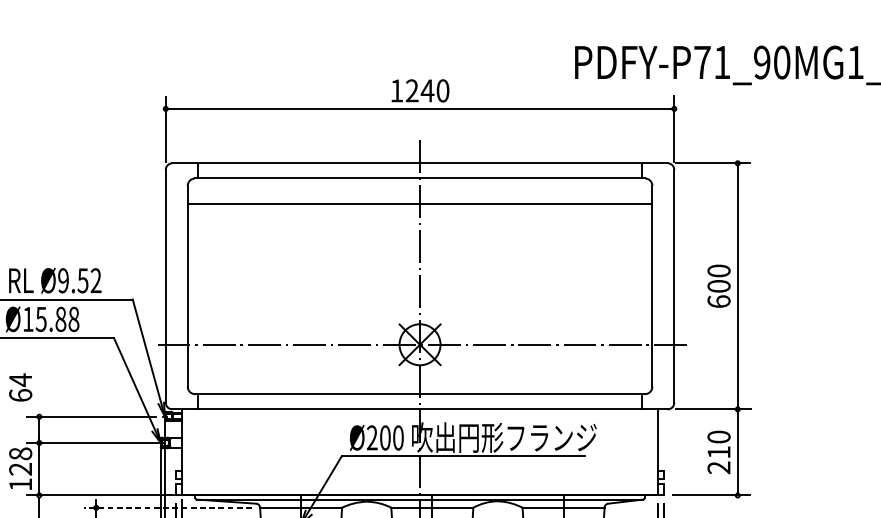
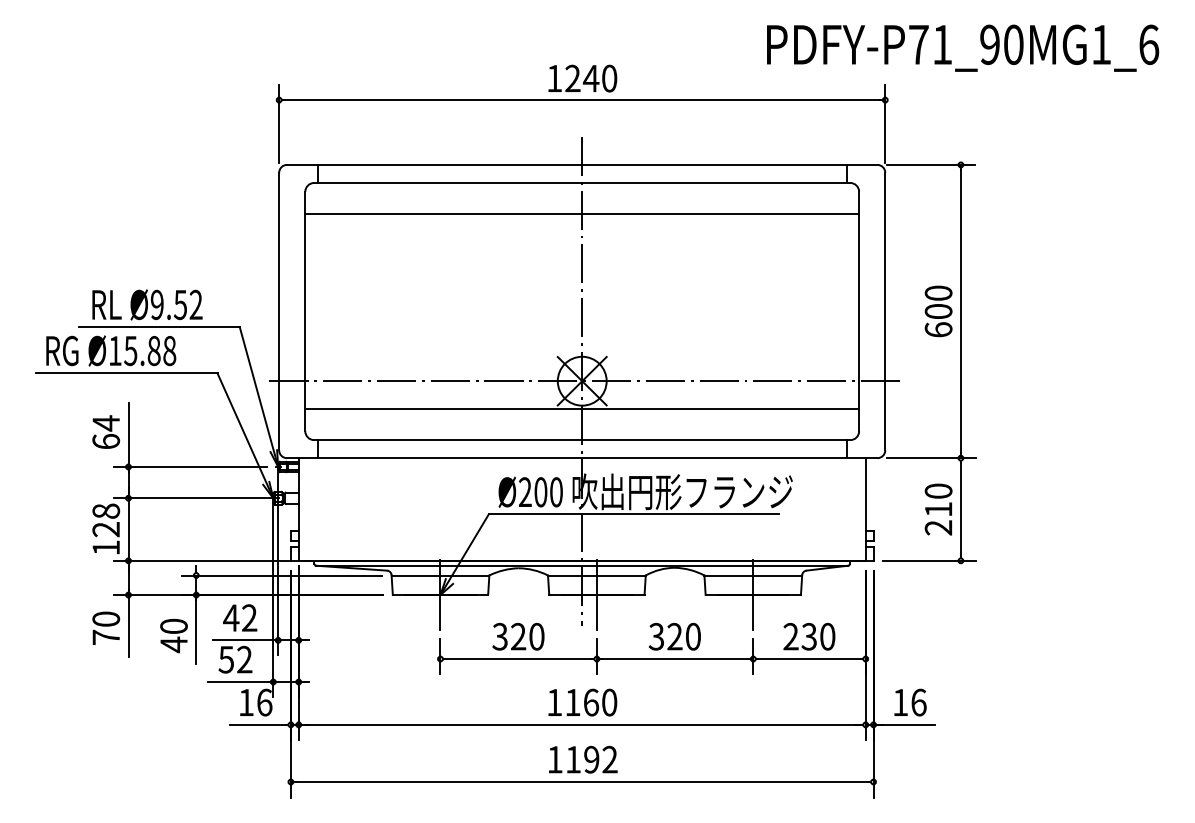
line: (420, 368) -> (582, 409), added
line: (39, 389) -> (128, 434), added
line: (167, 507) -> (281, 575), dashed -> solid

